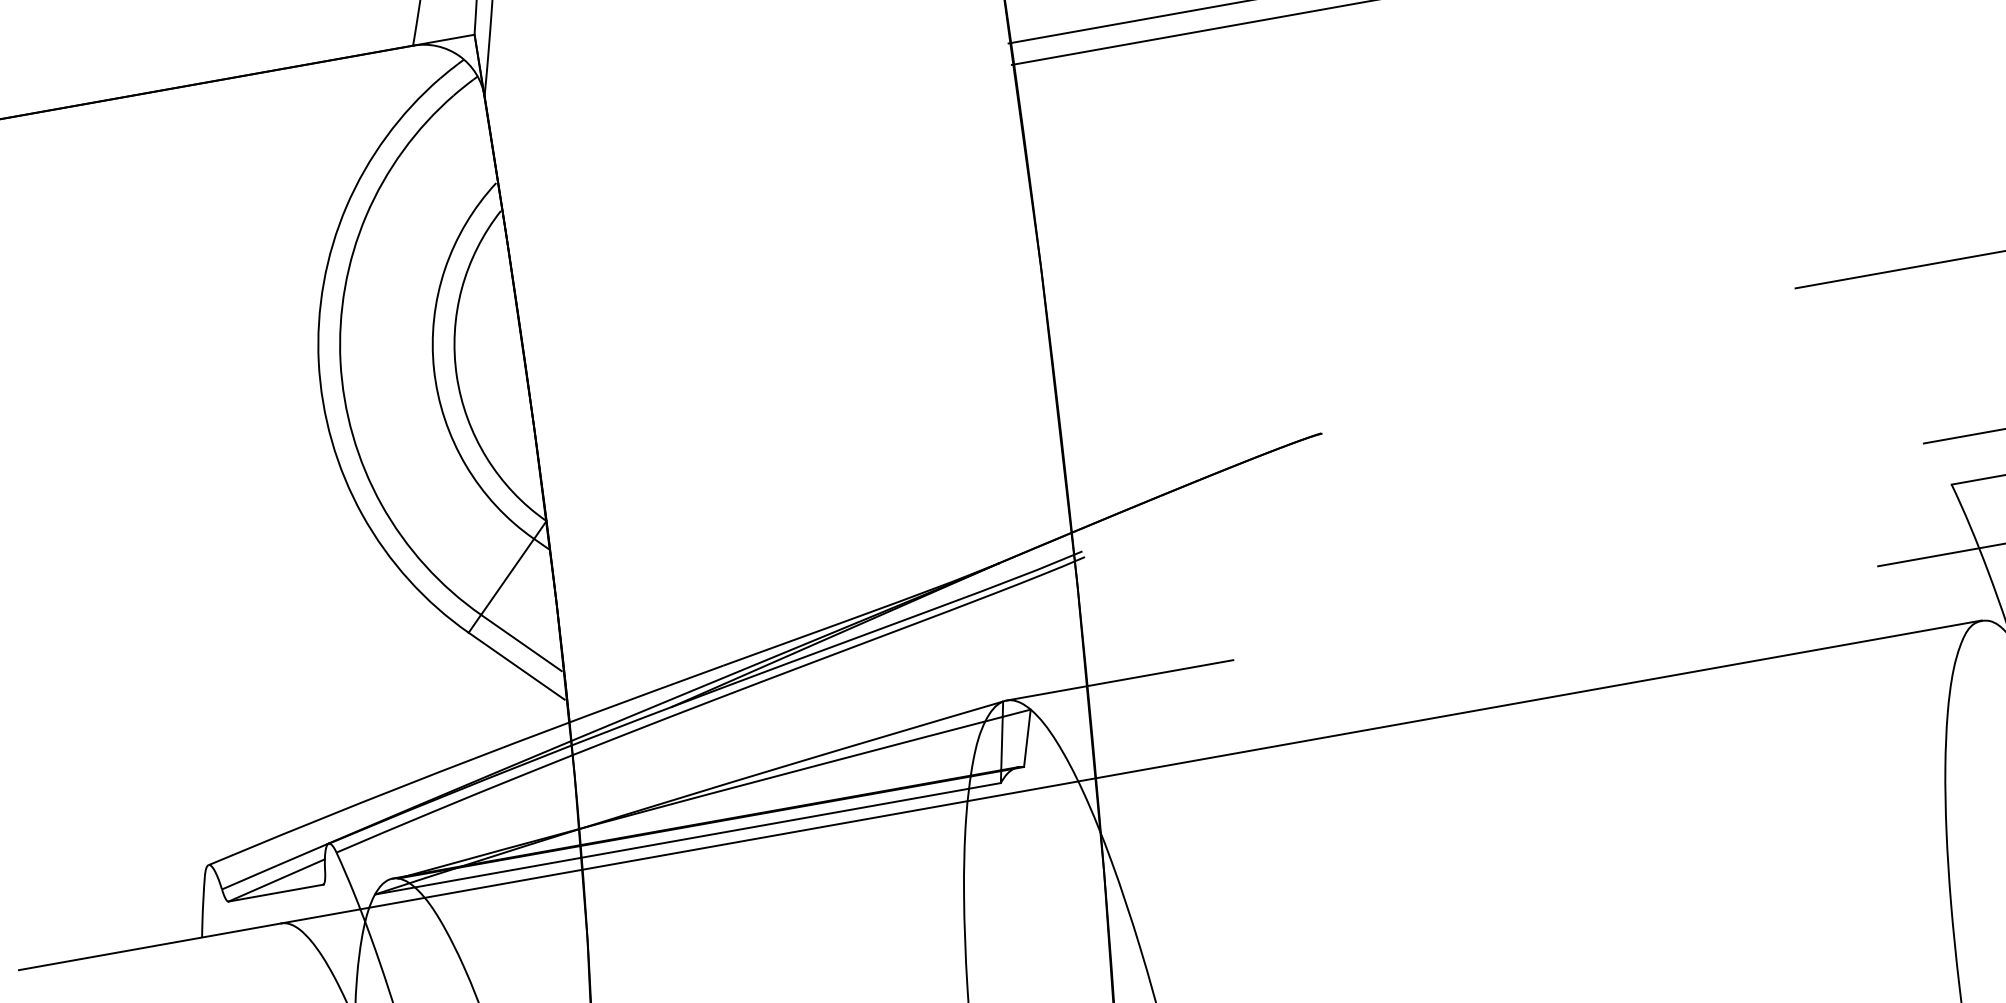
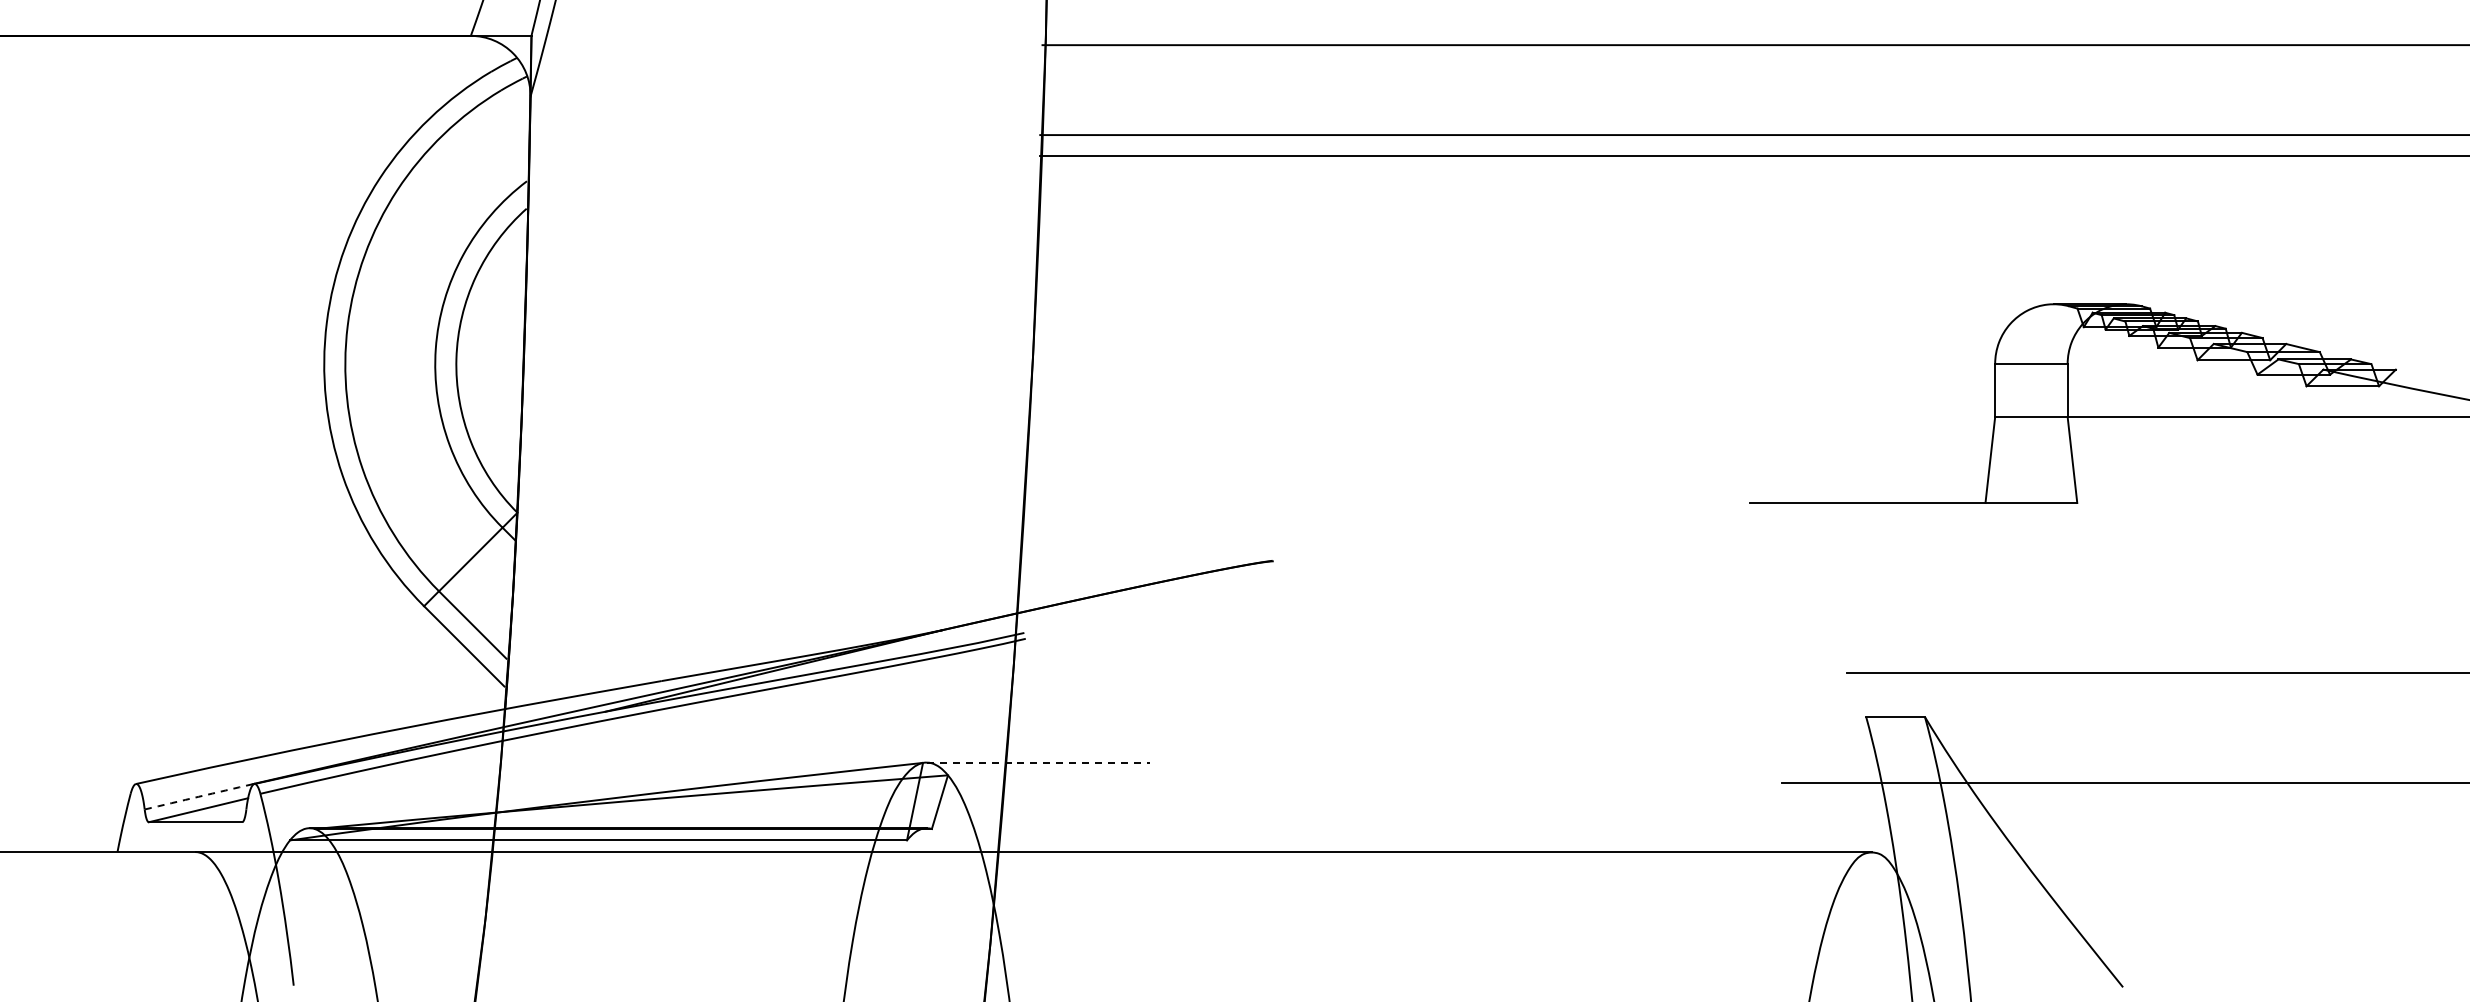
line: (1120, 680) -> (1038, 762), solid -> dashed
arc: (274, 866) -> (198, 796), solid -> dashed

